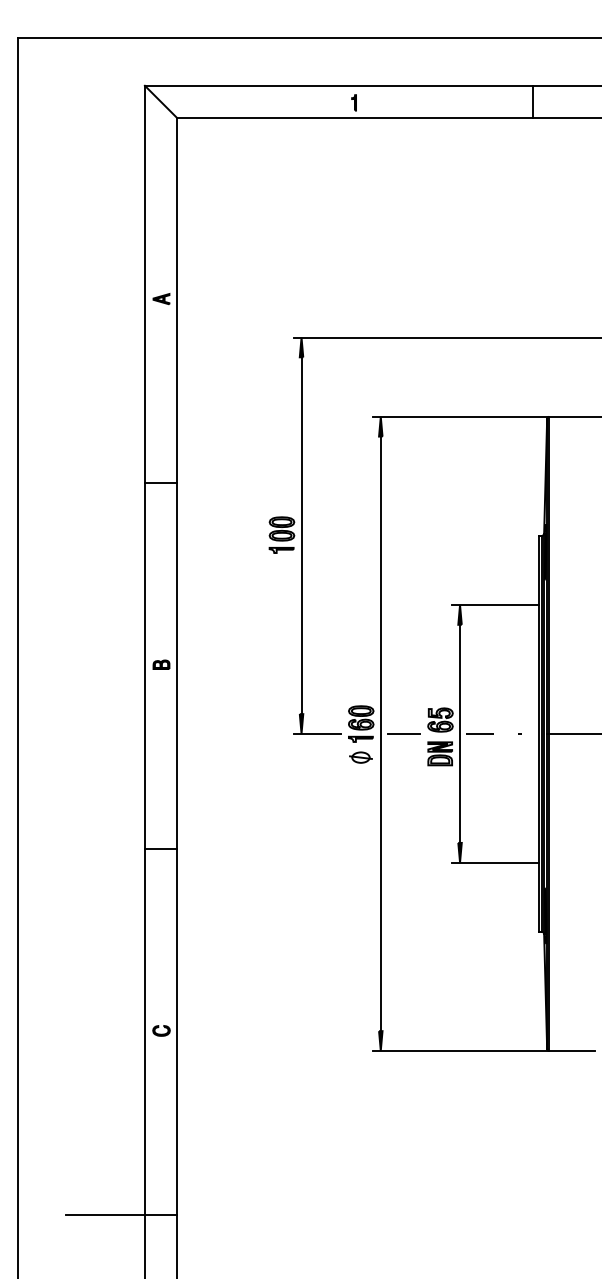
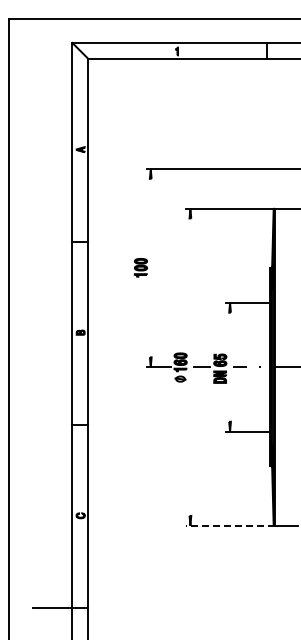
line: (301, 534) -> (150, 267), removed
line: (380, 732) -> (190, 366), removed
line: (460, 732) -> (230, 366), removed
line: (460, 1050) -> (230, 525), solid -> dashed

